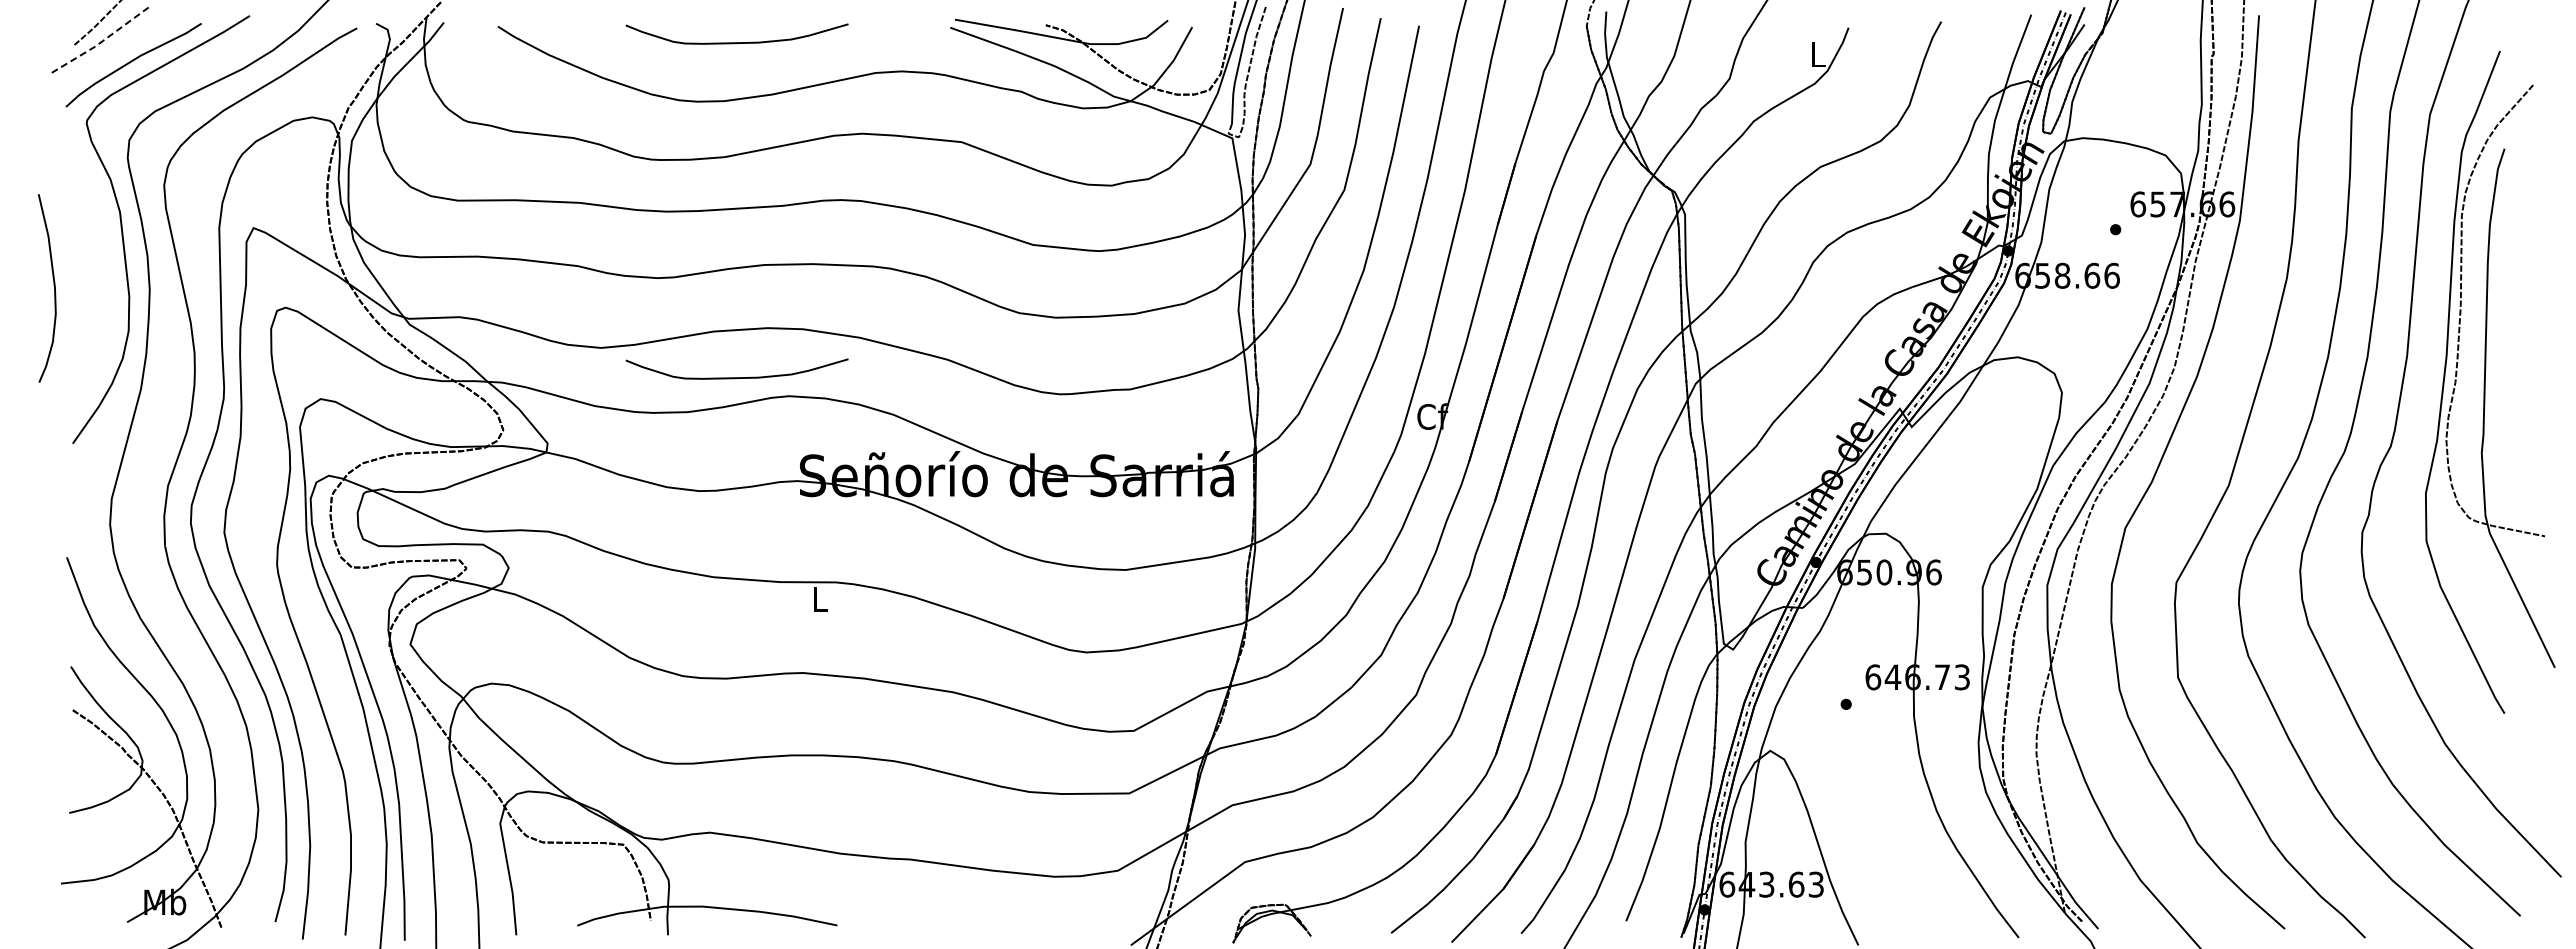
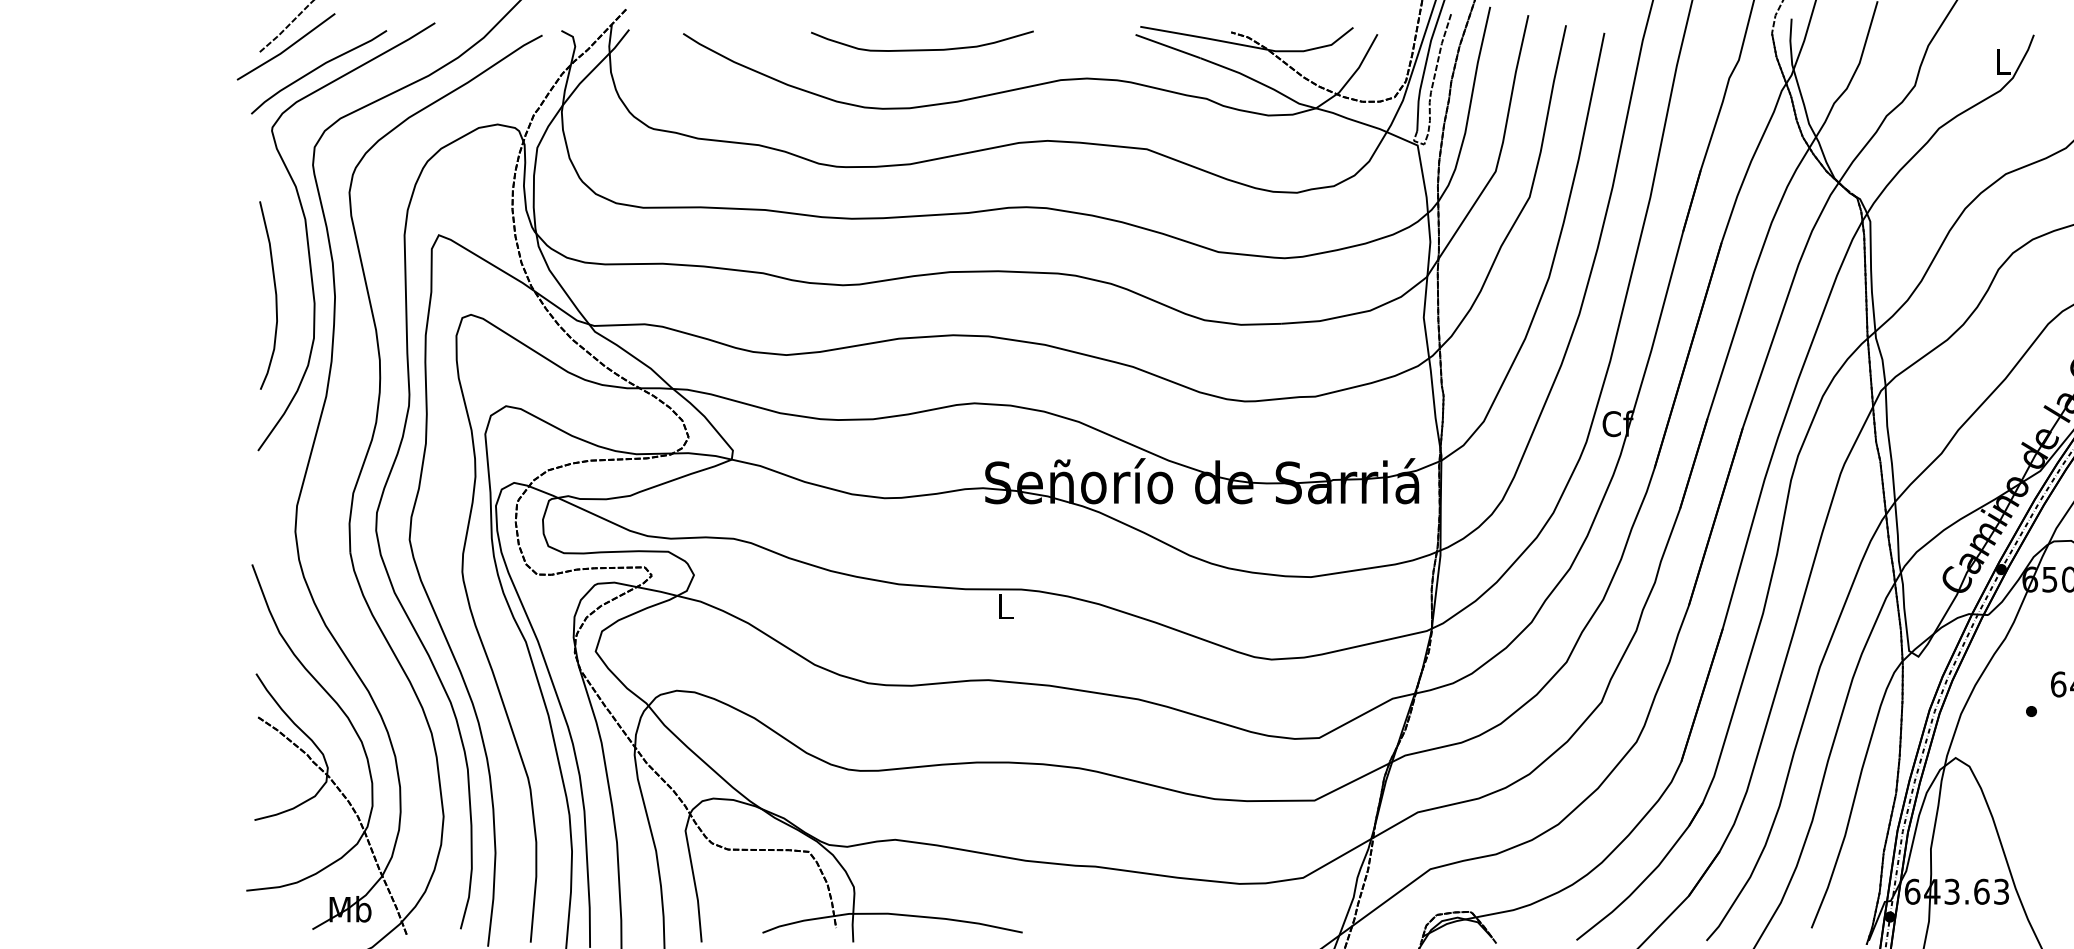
line: (101, 41) -> (286, 48), dashed -> solid
curve: (53, 286) -> (274, 293), moved
curve: (736, 377) -> (921, 384), removed

